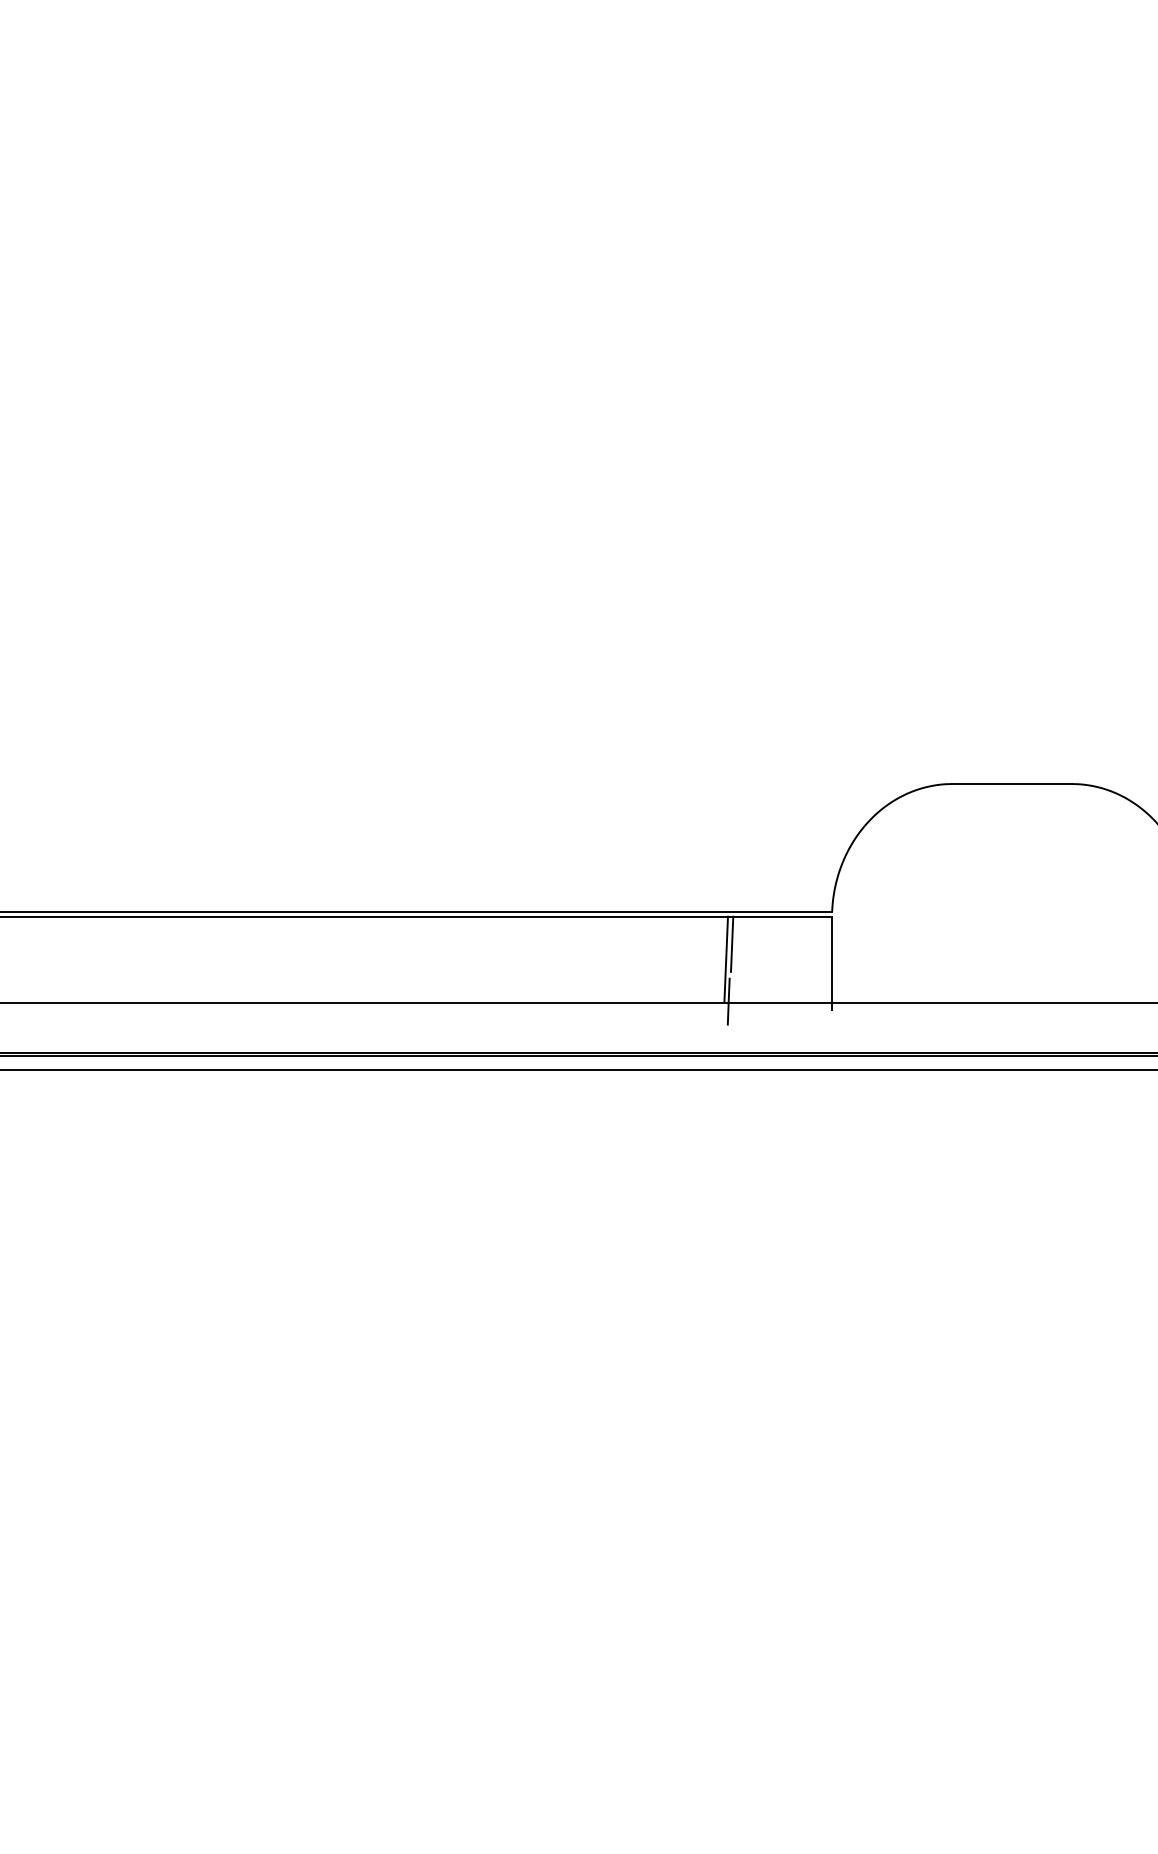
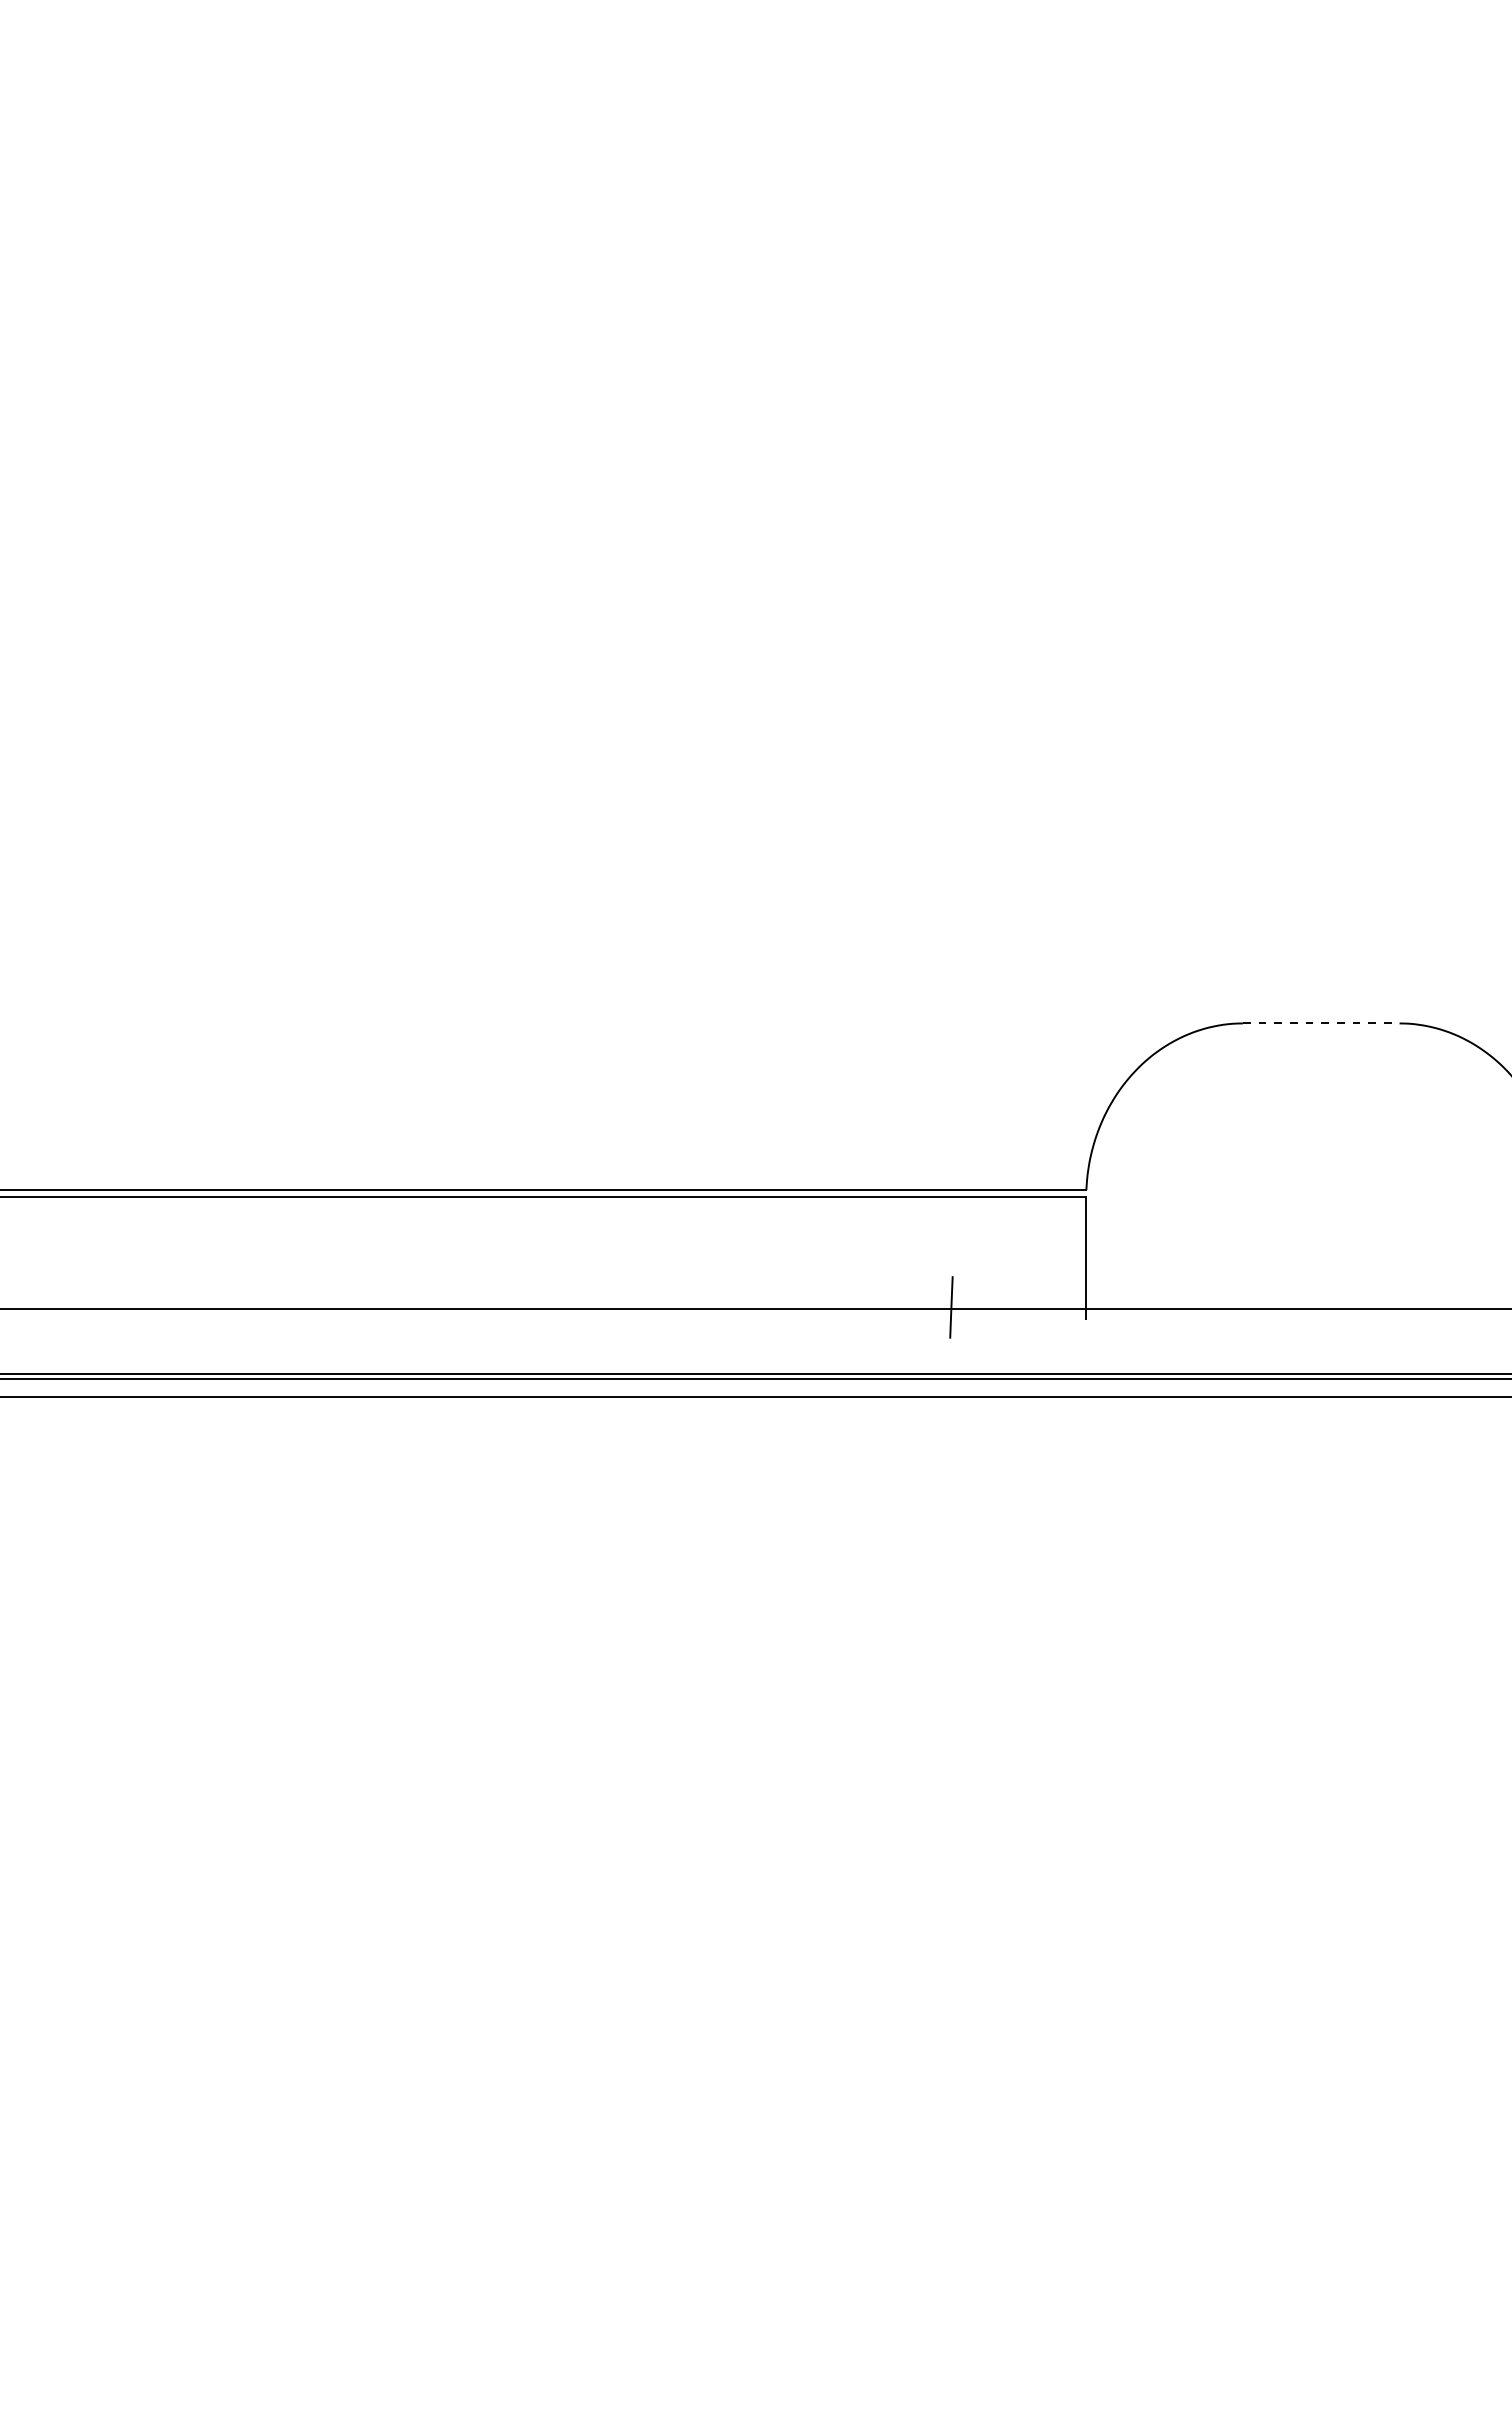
line: (1012, 784) -> (1321, 1023), solid -> dashed
line: (731, 944) -> (955, 1232), removed
line: (725, 959) -> (947, 1252), removed

